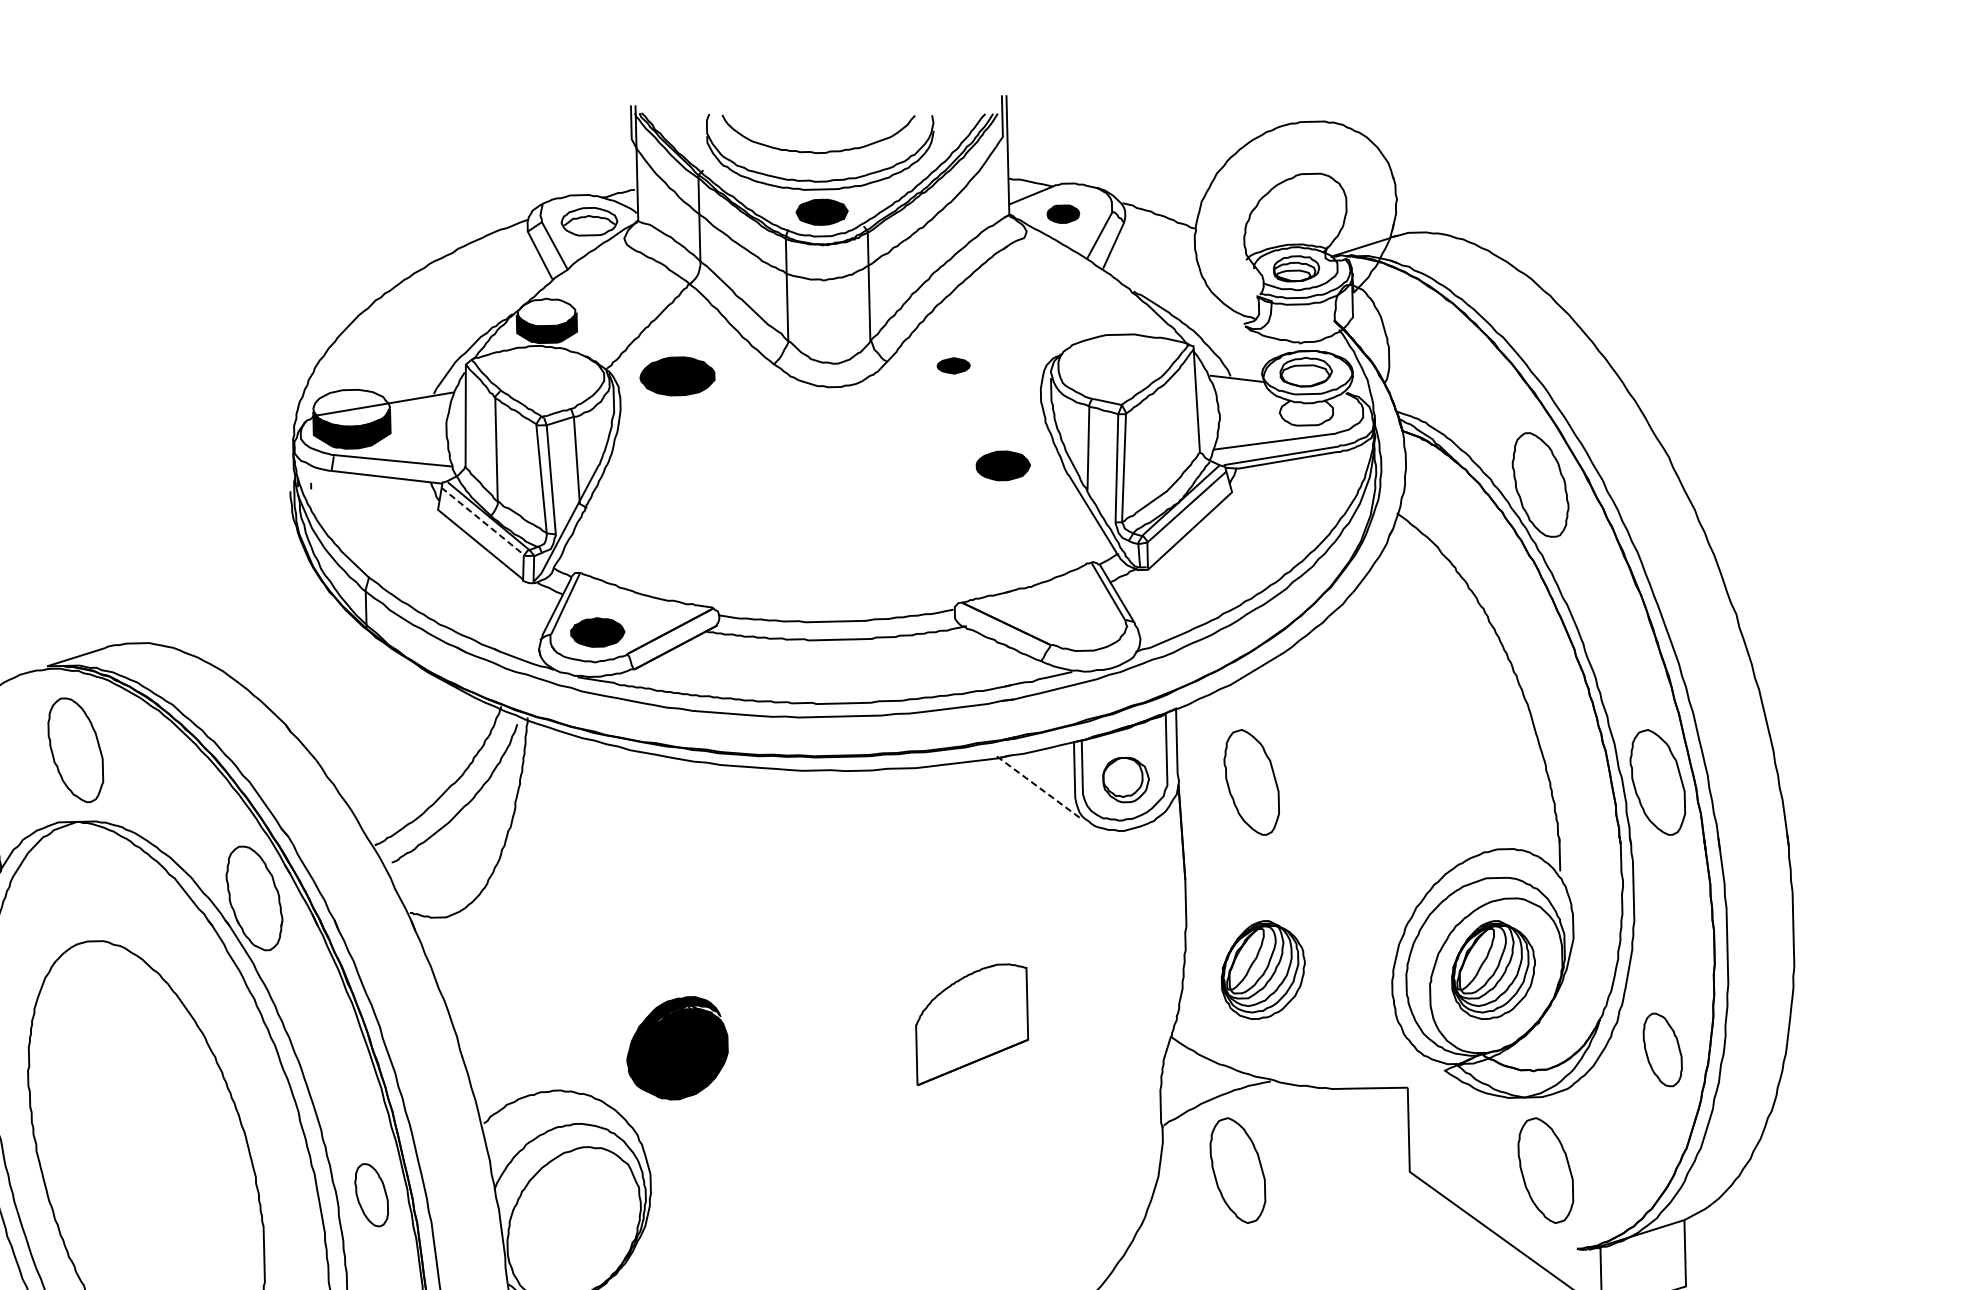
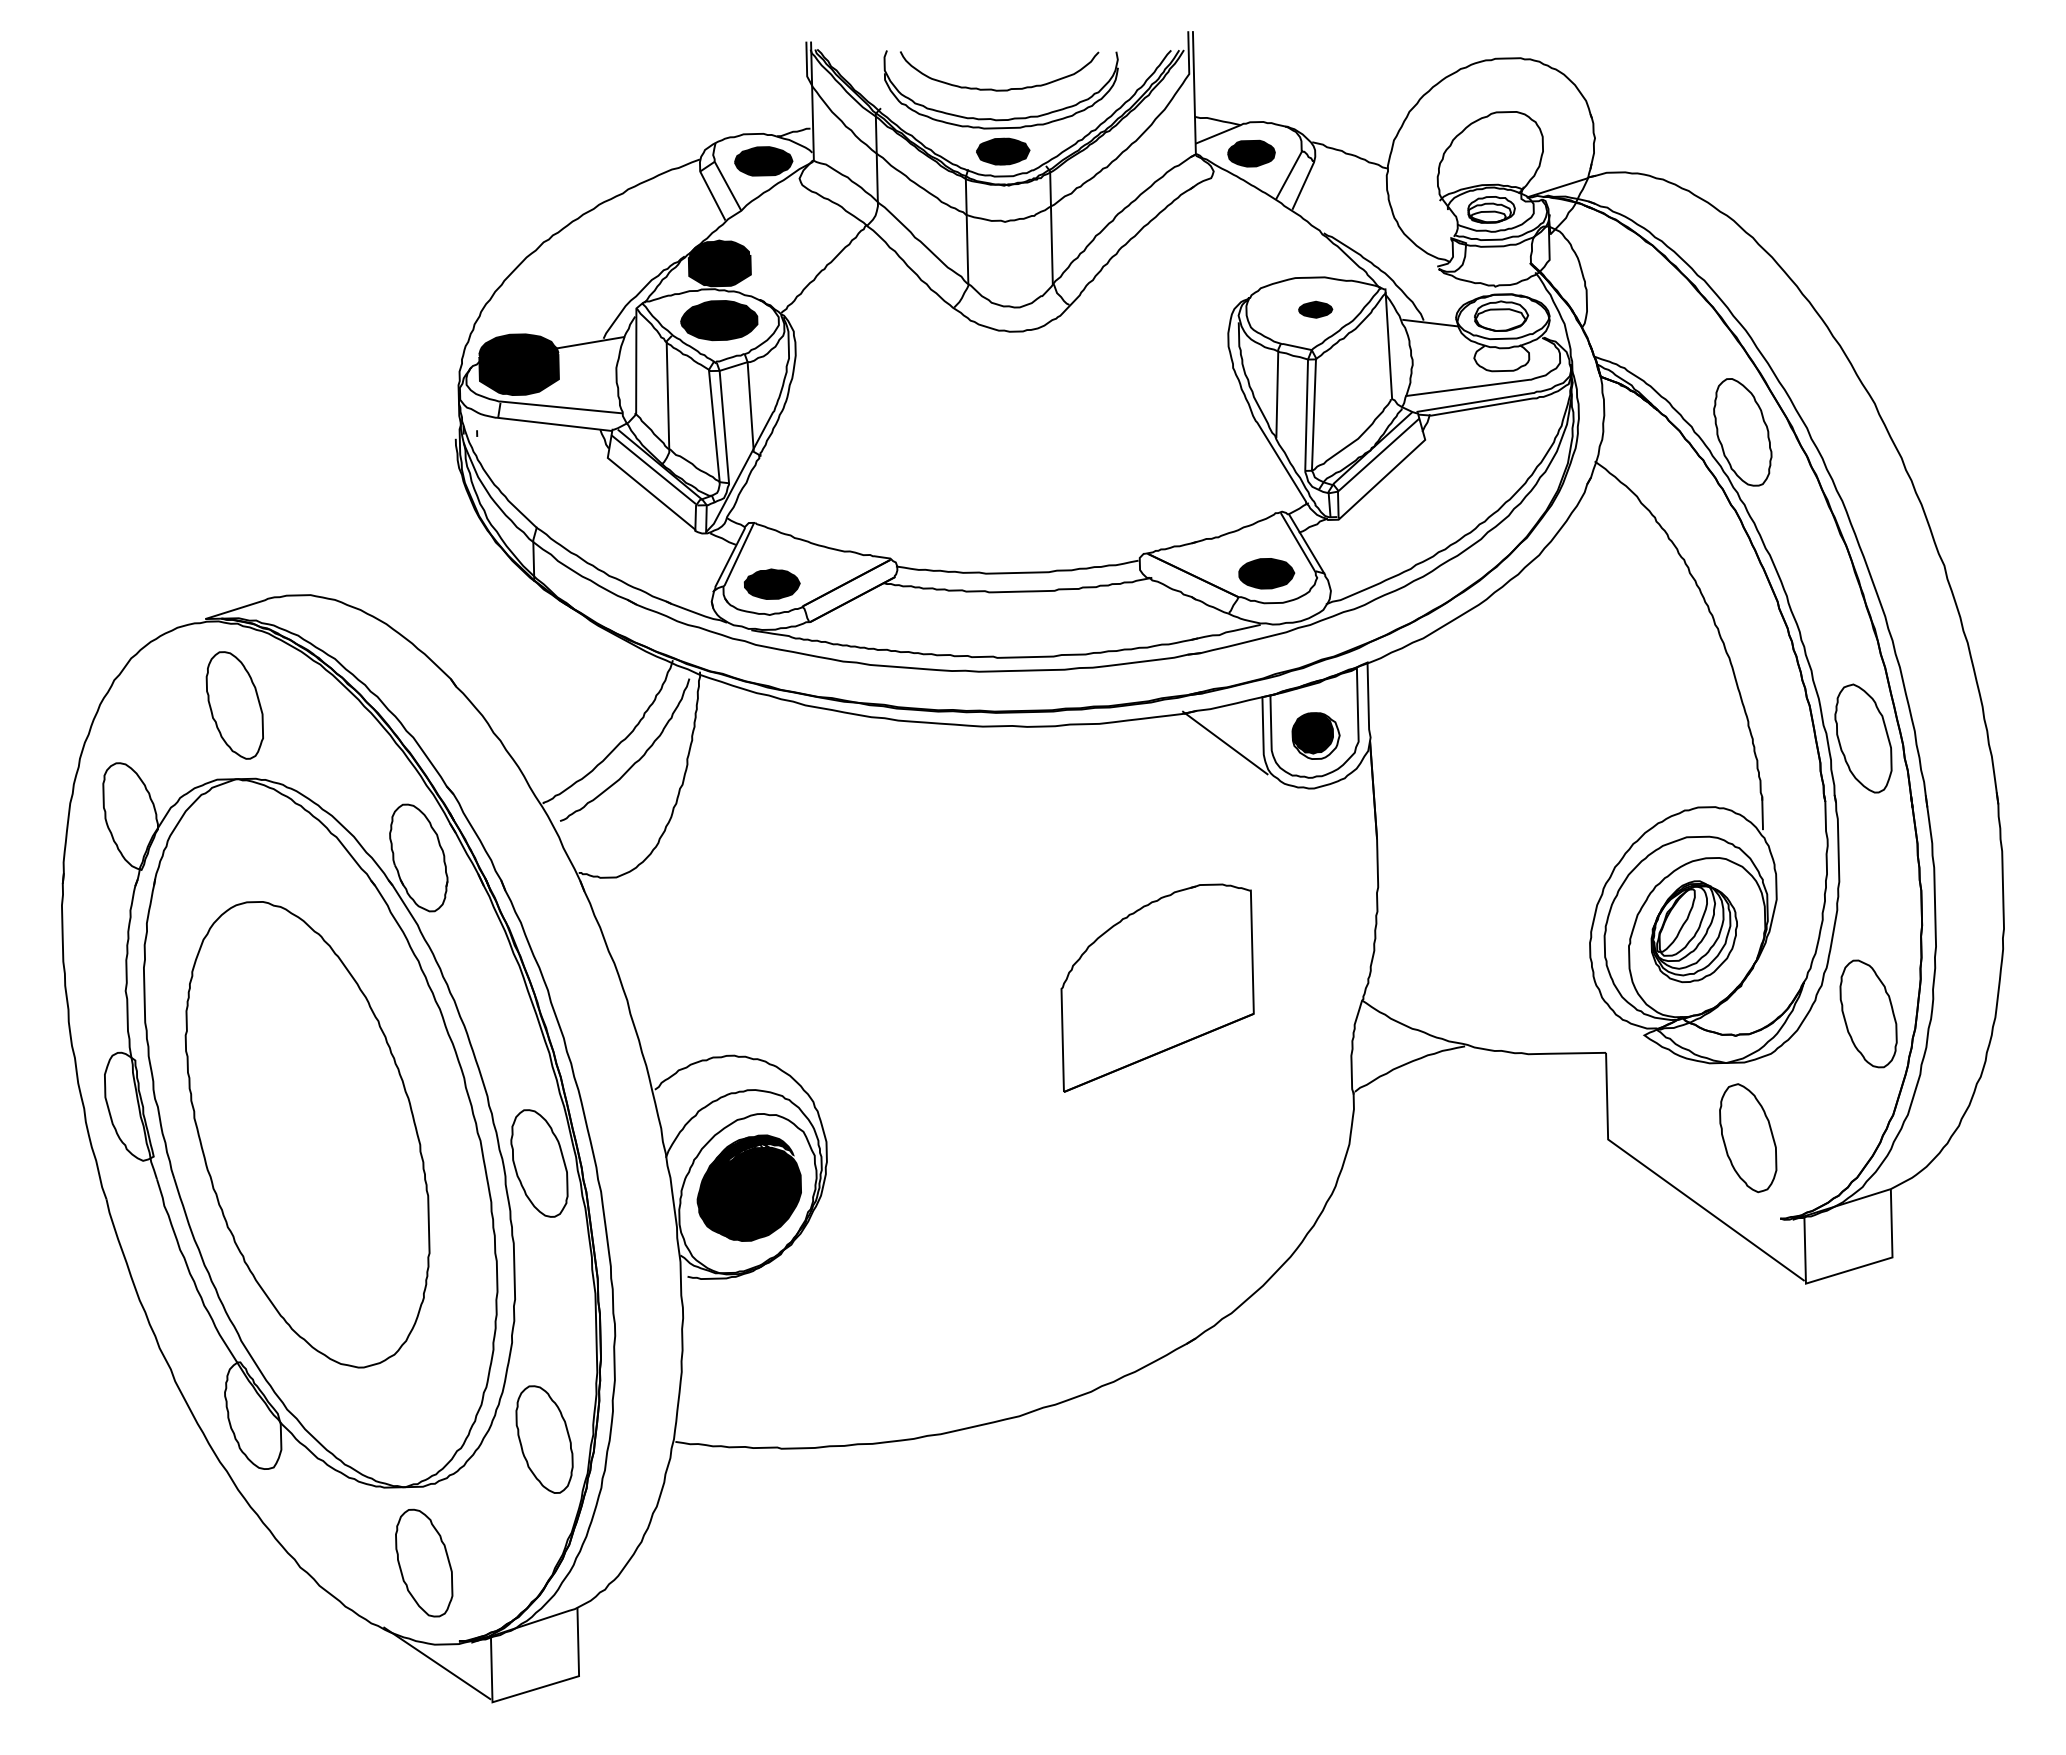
part: (1063, 214) -> (1251, 153), size x1.43
fill: (589, 221) -> (763, 161), added
fill: (546, 313) -> (719, 255), added
part: (953, 365) -> (1315, 309), moved
part: (677, 376) -> (719, 320), moved
fill: (351, 408) -> (518, 353), added
part: (1003, 465) -> (1266, 573), moved
line: (482, 521) -> (653, 469), dashed -> solid
fill: (1122, 777) -> (1312, 733), added
part: (1251, 782) -> (1445, 738), removed
line: (1037, 786) -> (1224, 742), dashed -> solid
part: (1262, 969) -> (1456, 931), removed
part: (972, 1024) -> (1157, 987), size x1.67
part: (676, 1047) -> (748, 1187), moved
part: (1662, 1049) -> (1868, 1013), size x1.43
part: (1238, 1170) -> (1431, 1138), removed
part: (371, 1195) -> (539, 1163), size x1.67

